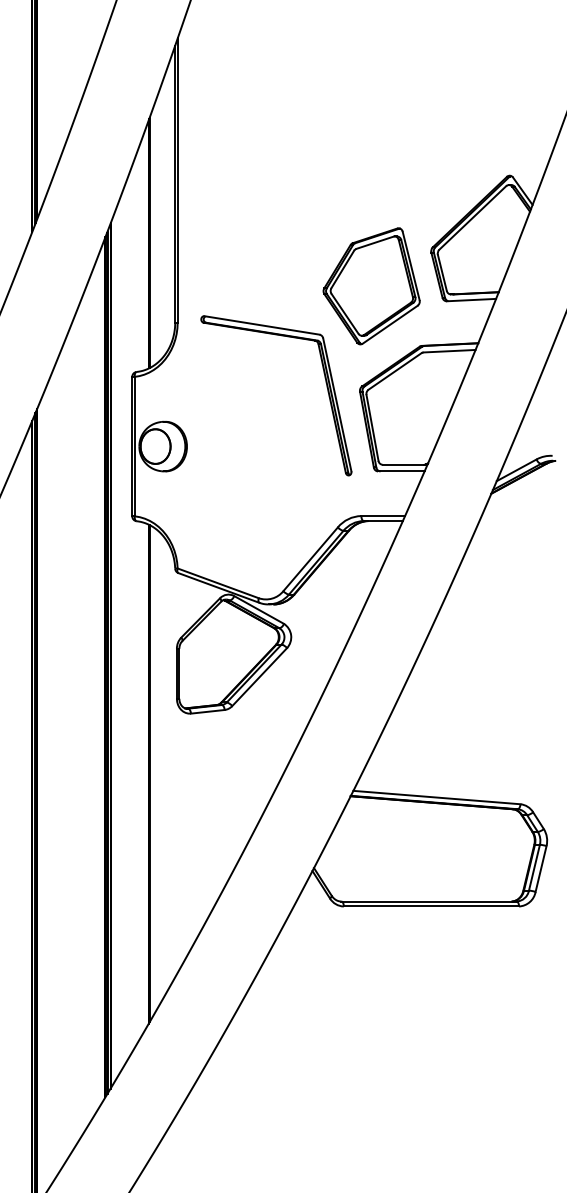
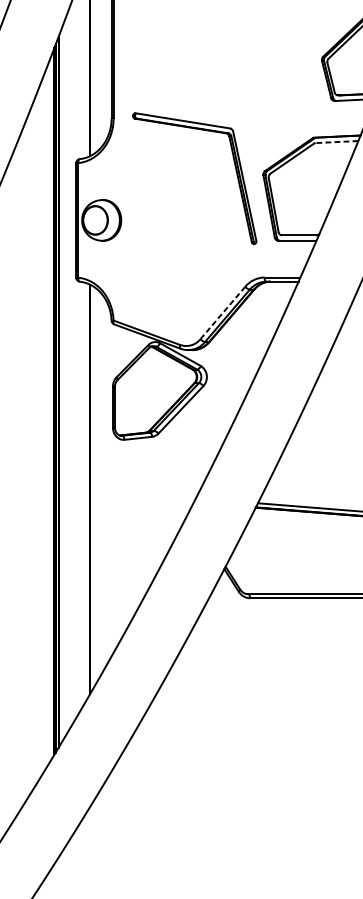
part: (371, 286) -> (272, 88), removed
line: (449, 351) -> (336, 142), solid -> dashed
line: (310, 559) -> (222, 313), solid -> dashed

